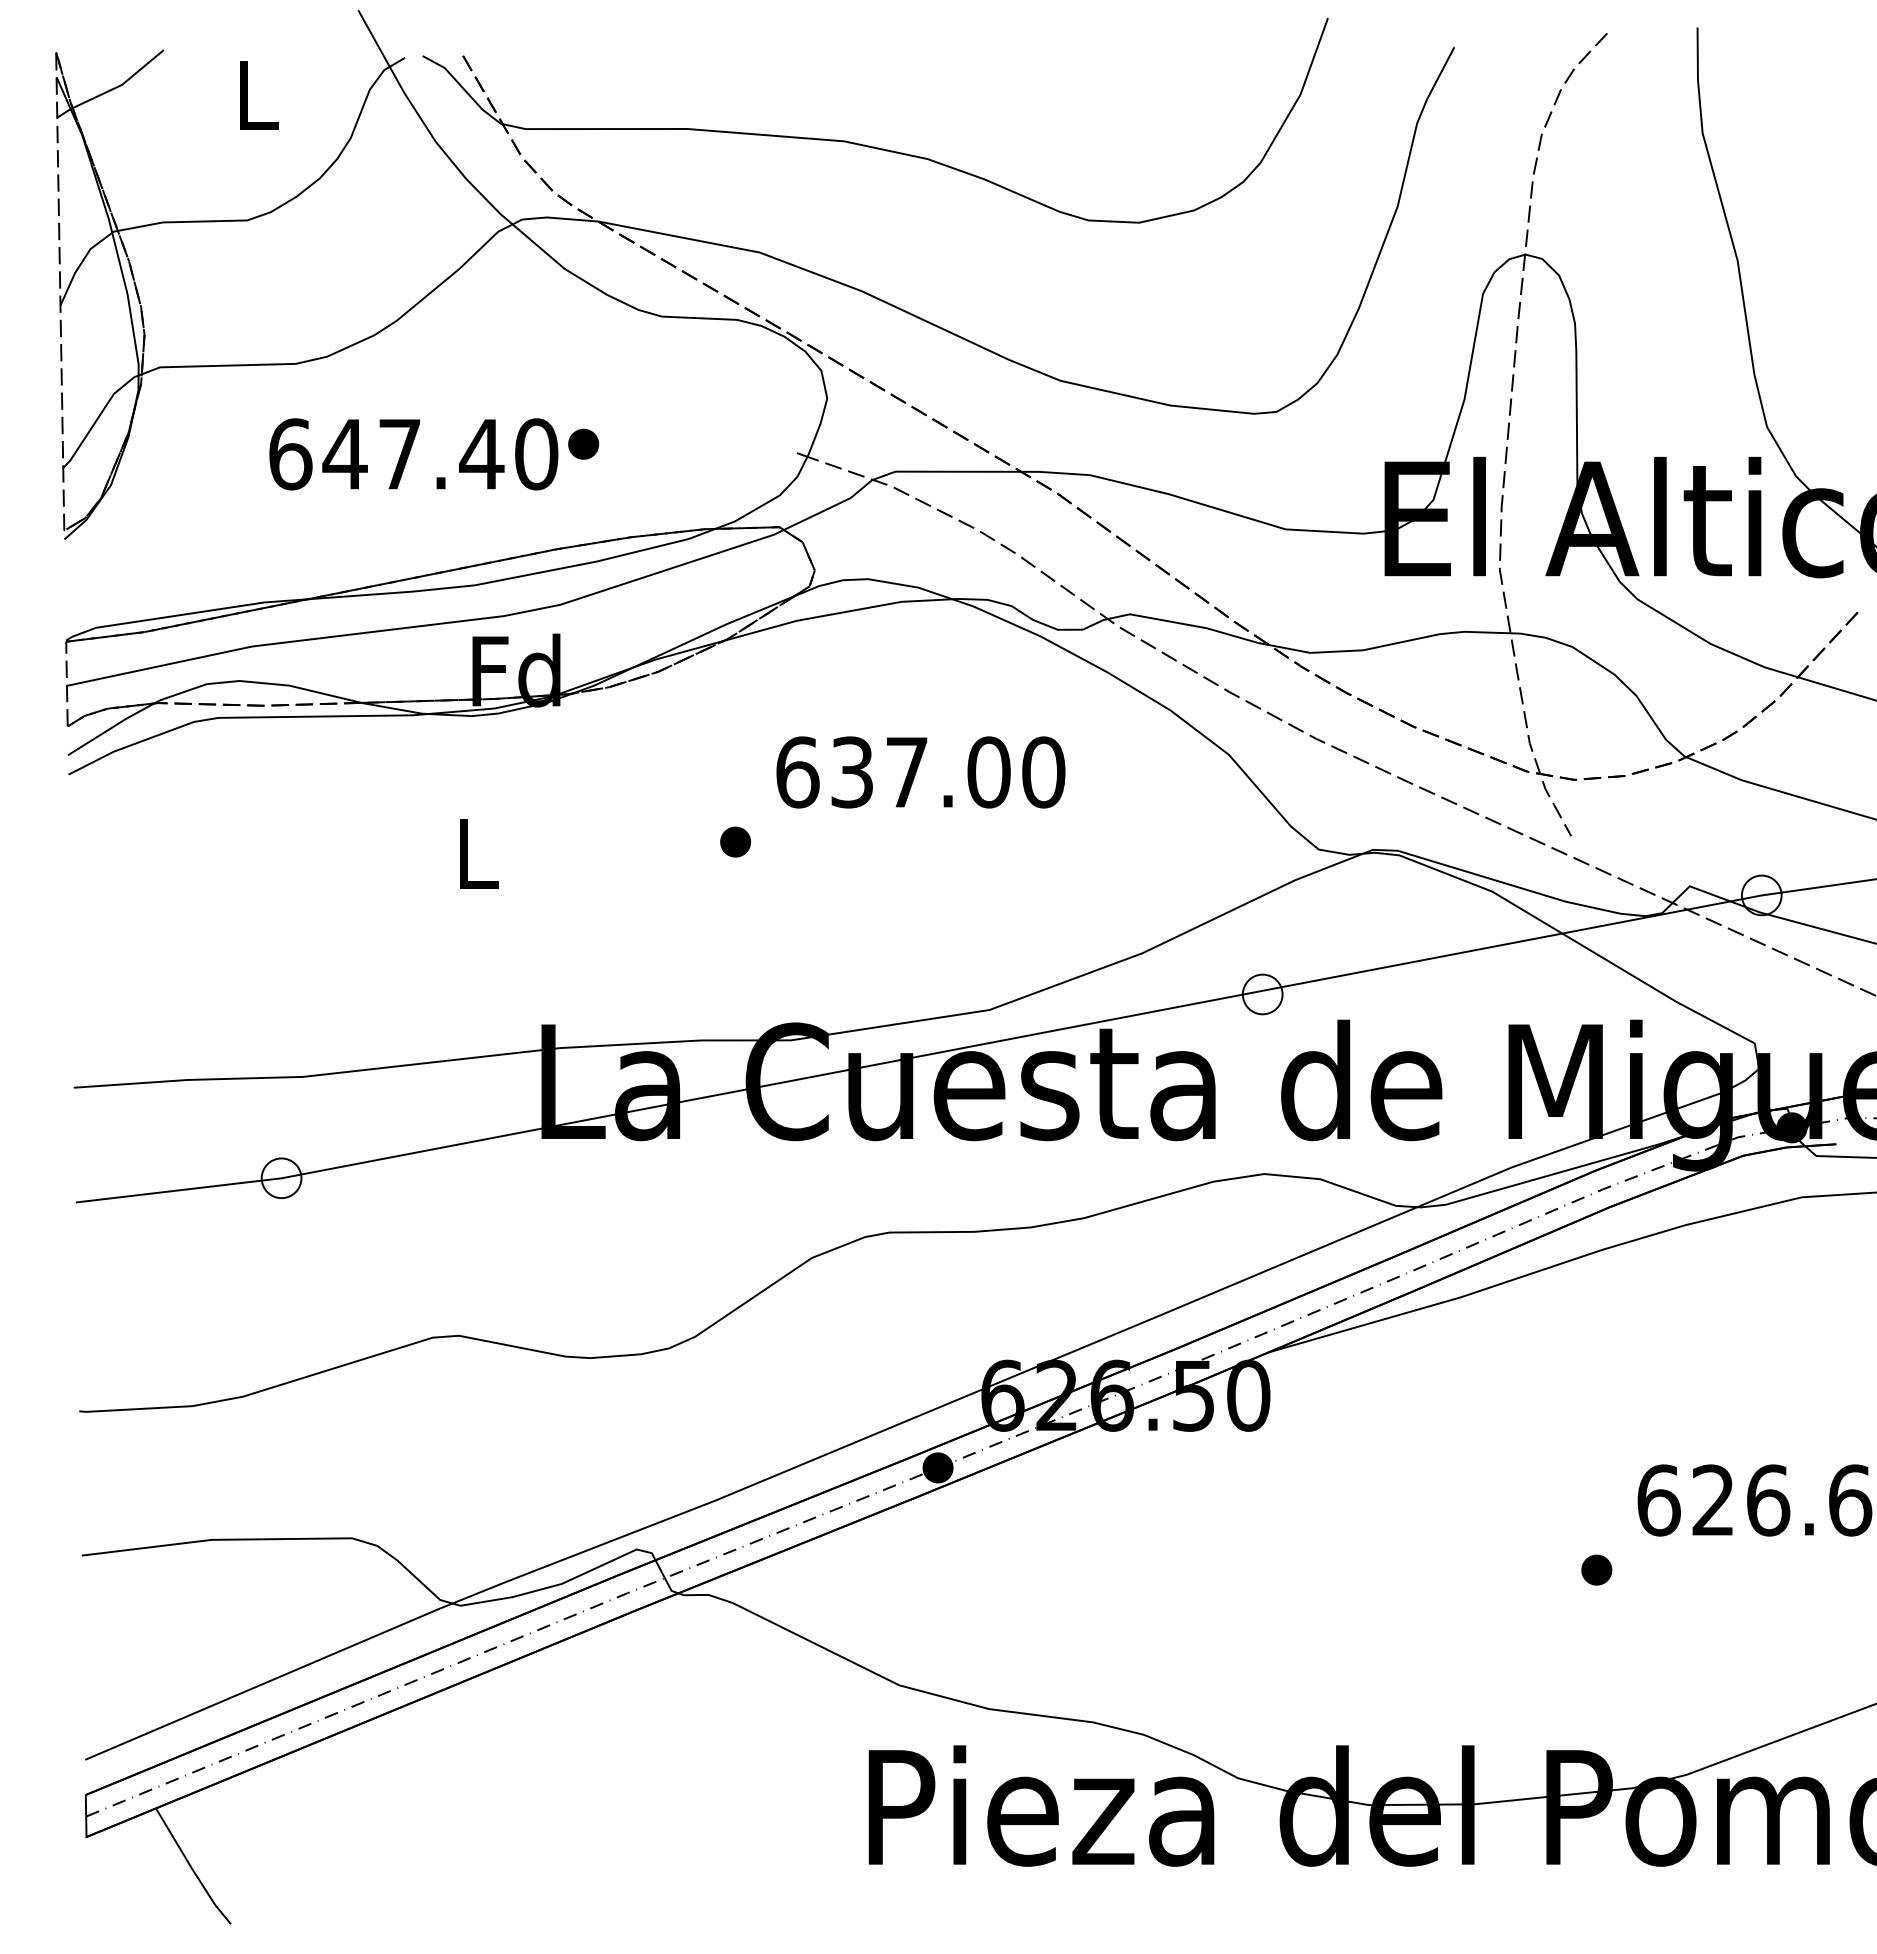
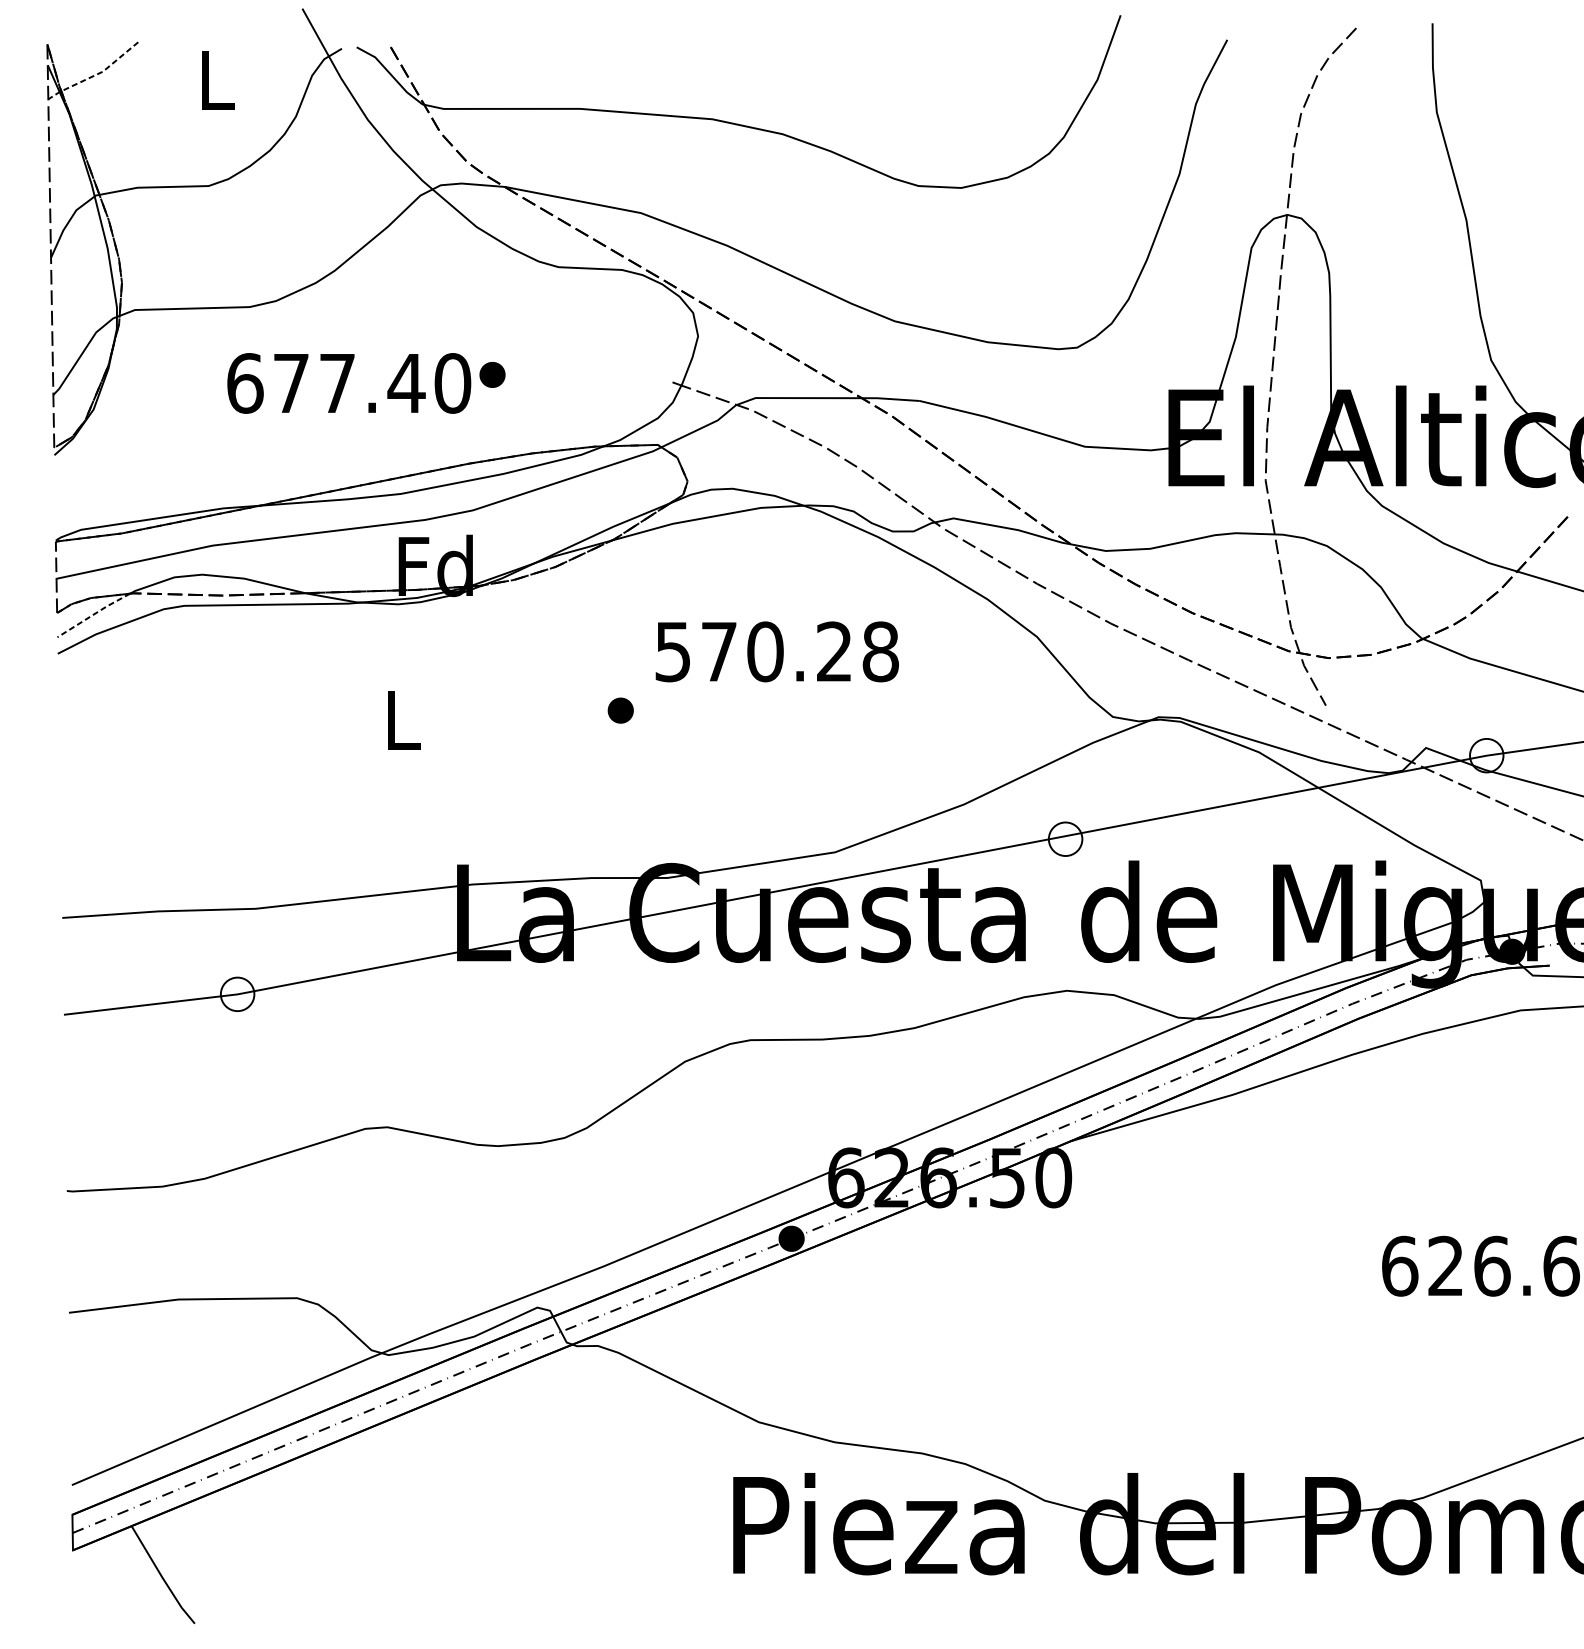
line: (113, 88) -> (95, 74), solid -> dashed
text: (344, 454) -> (290, 383), 647.40 -> 677.40
line: (111, 728) -> (94, 614), solid -> dashed
text: (920, 772) -> (776, 651), 637.00 -> 570.28
part: (1596, 1569) -> (1347, 1324), removed

